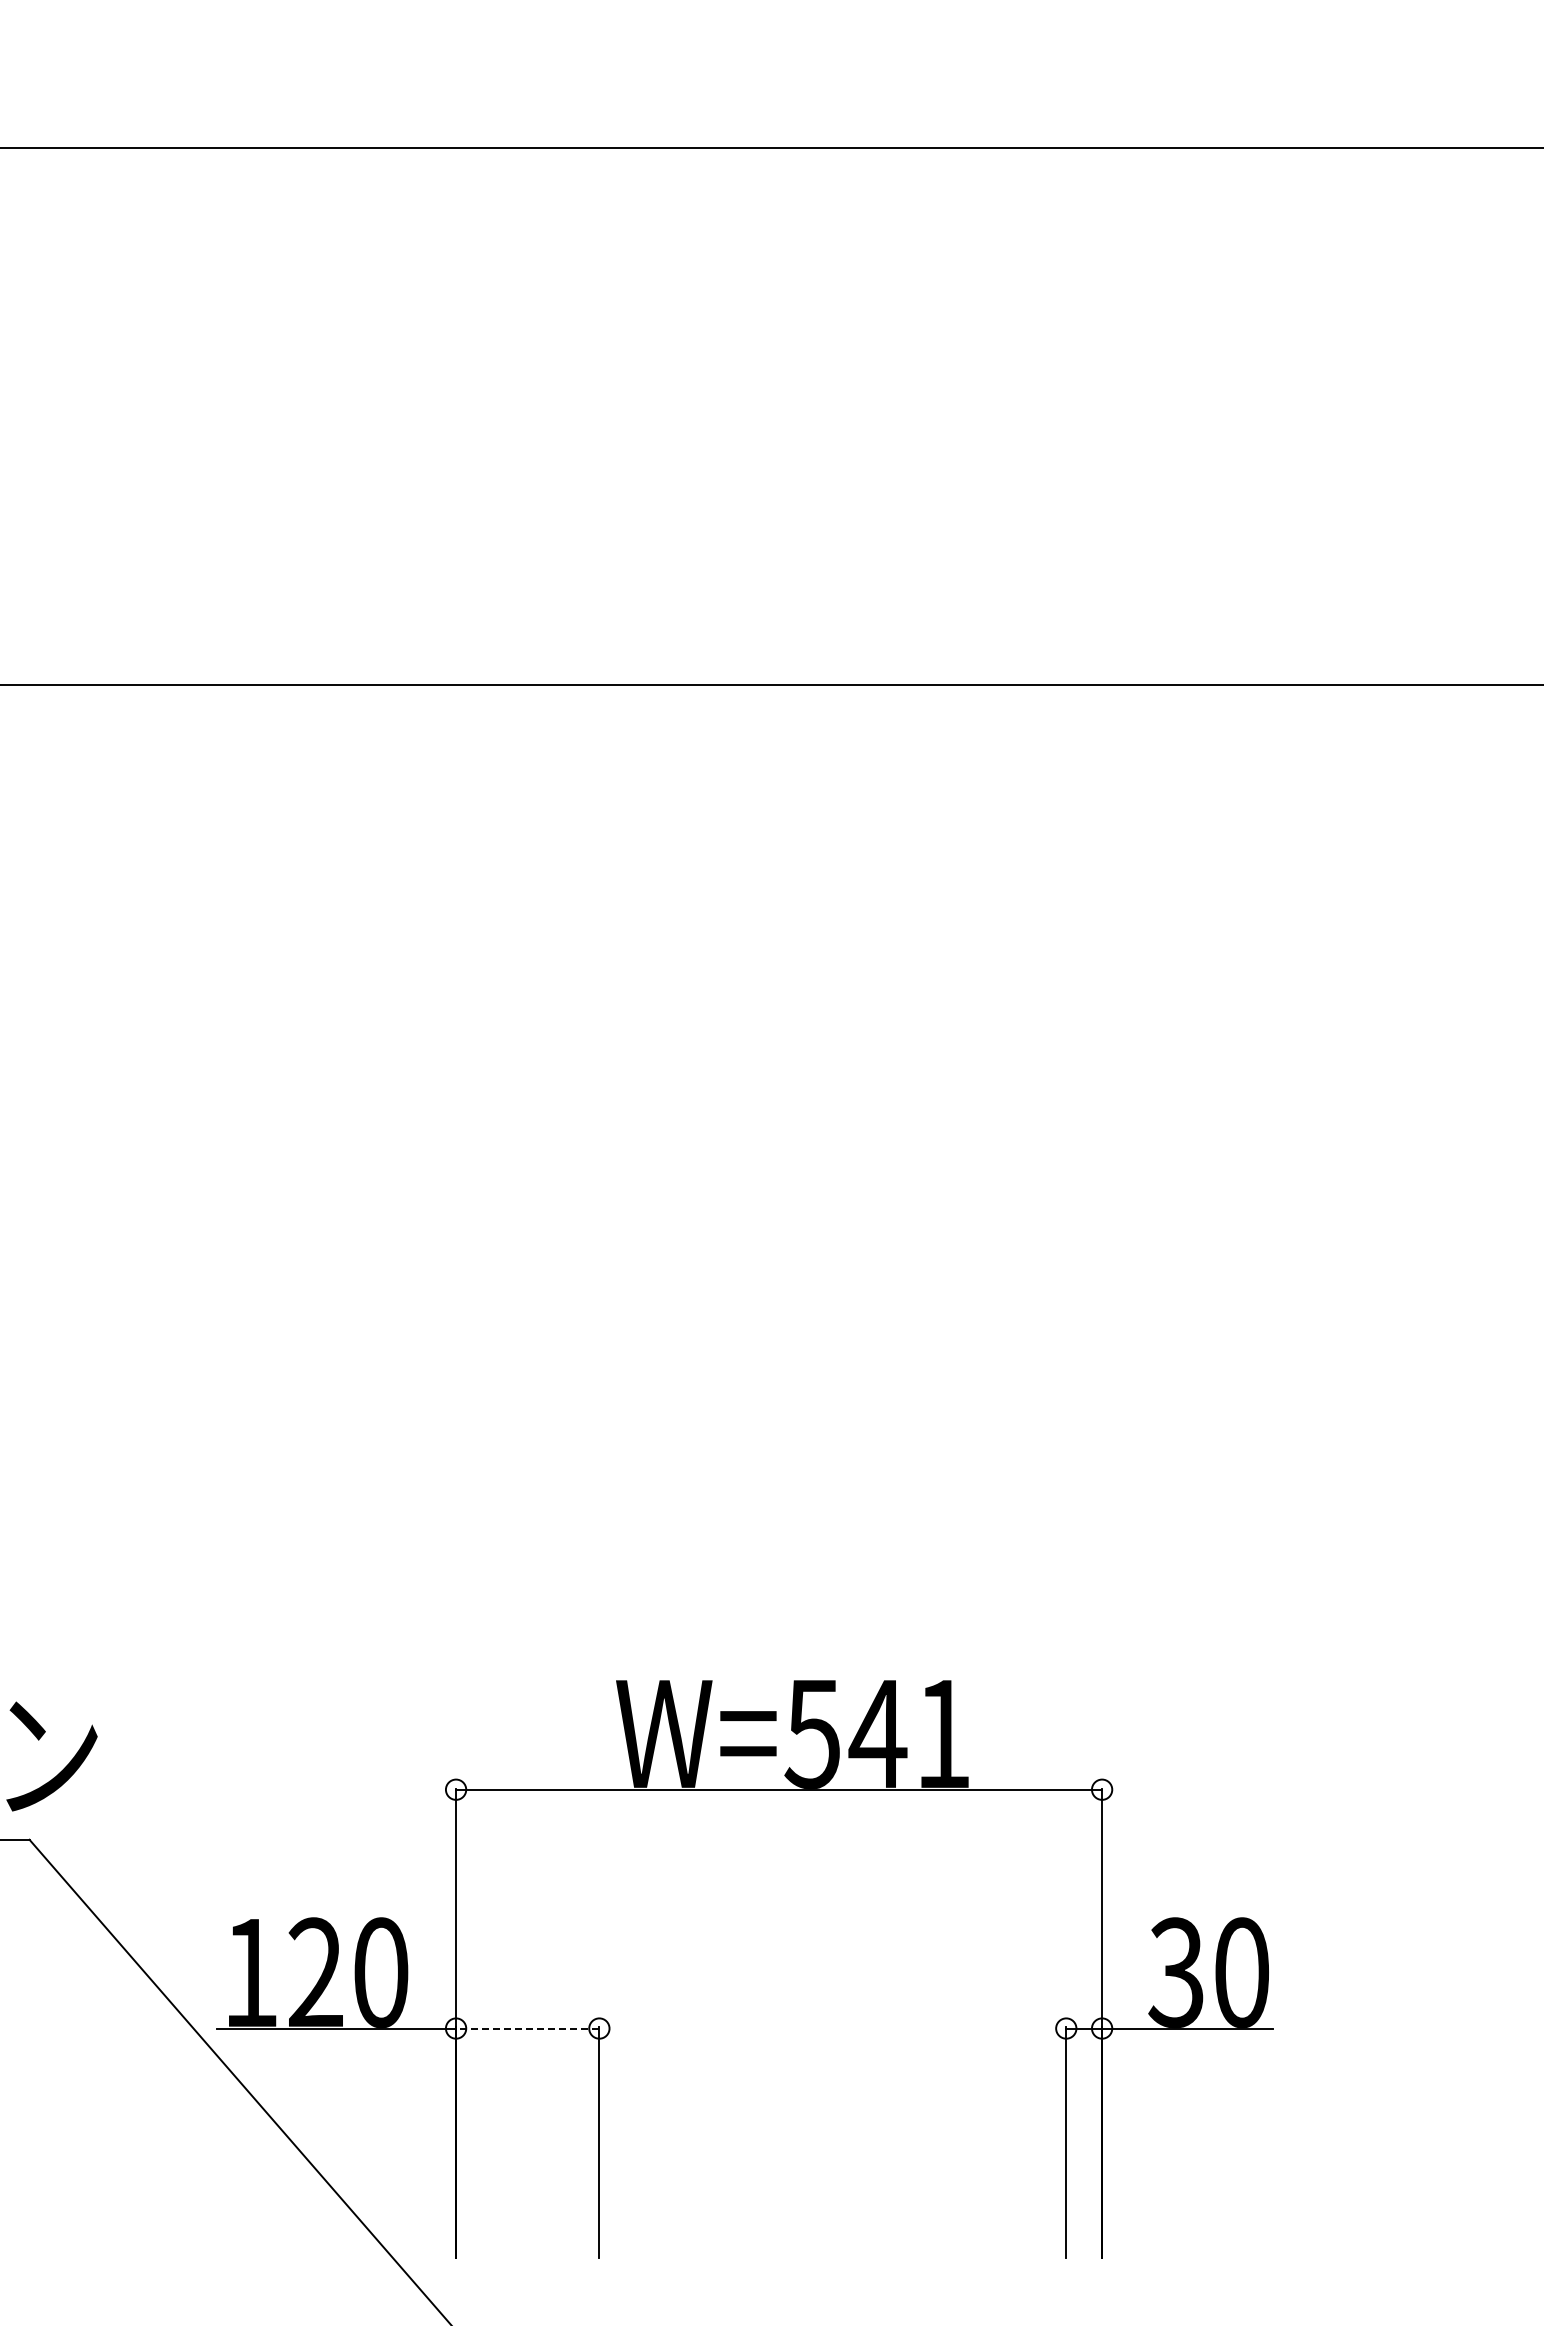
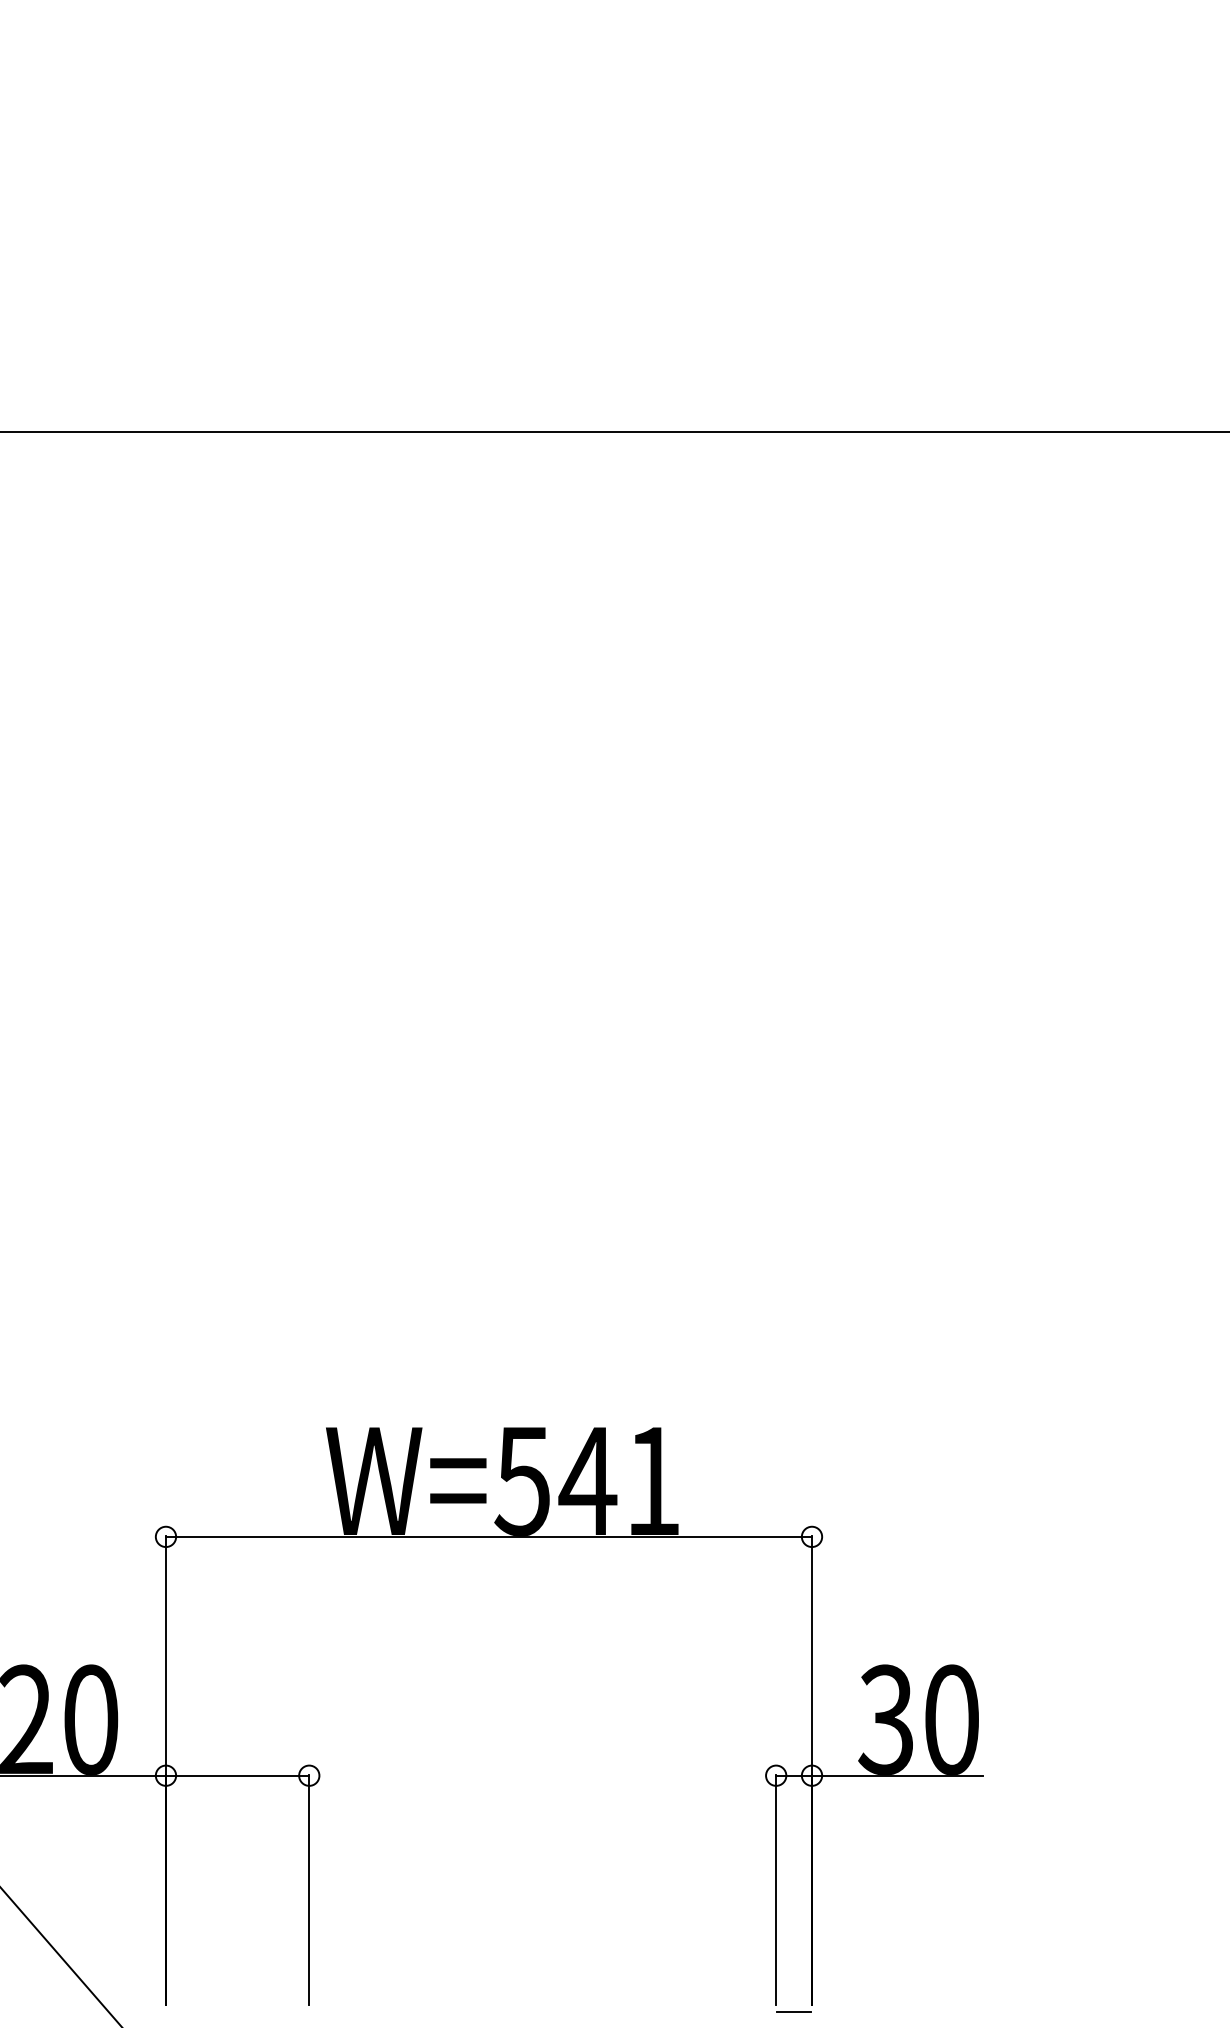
line: (527, 2028) -> (237, 1775), dashed -> solid
line: (1084, 2264) -> (794, 2011), added

